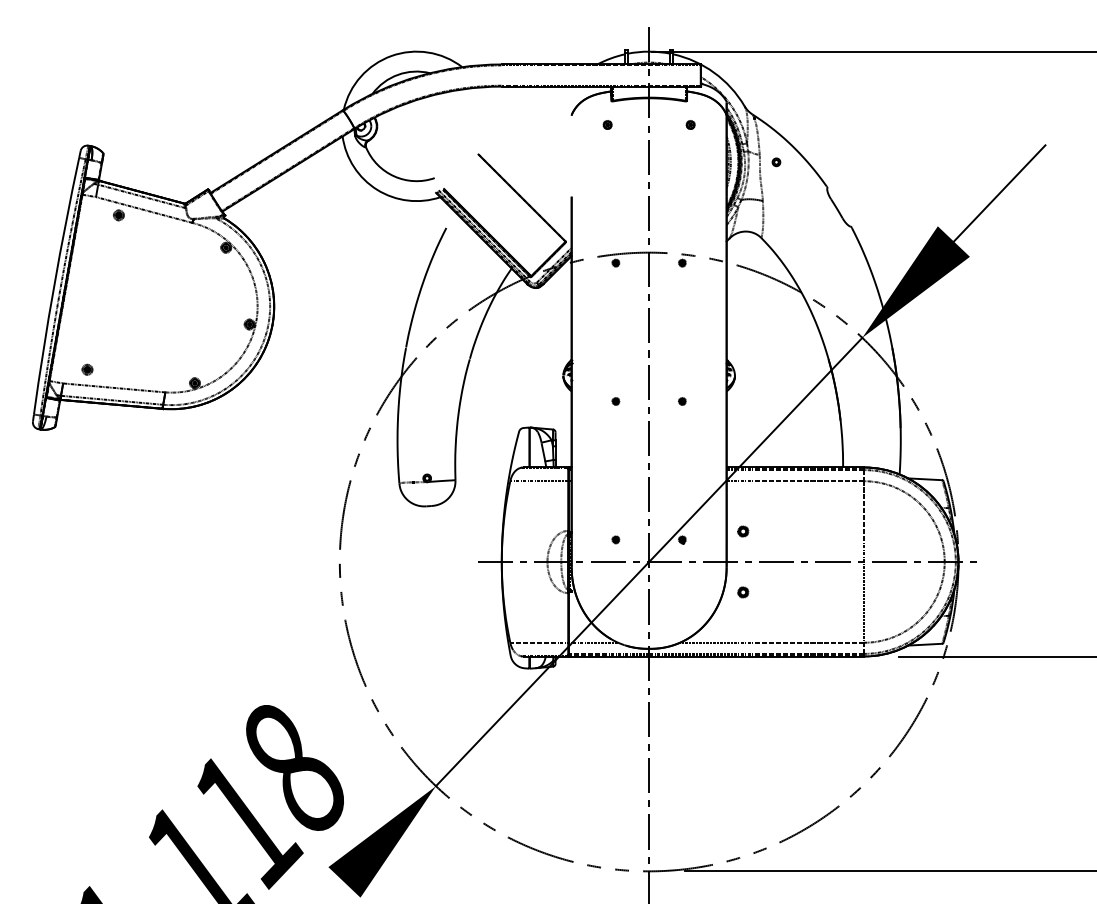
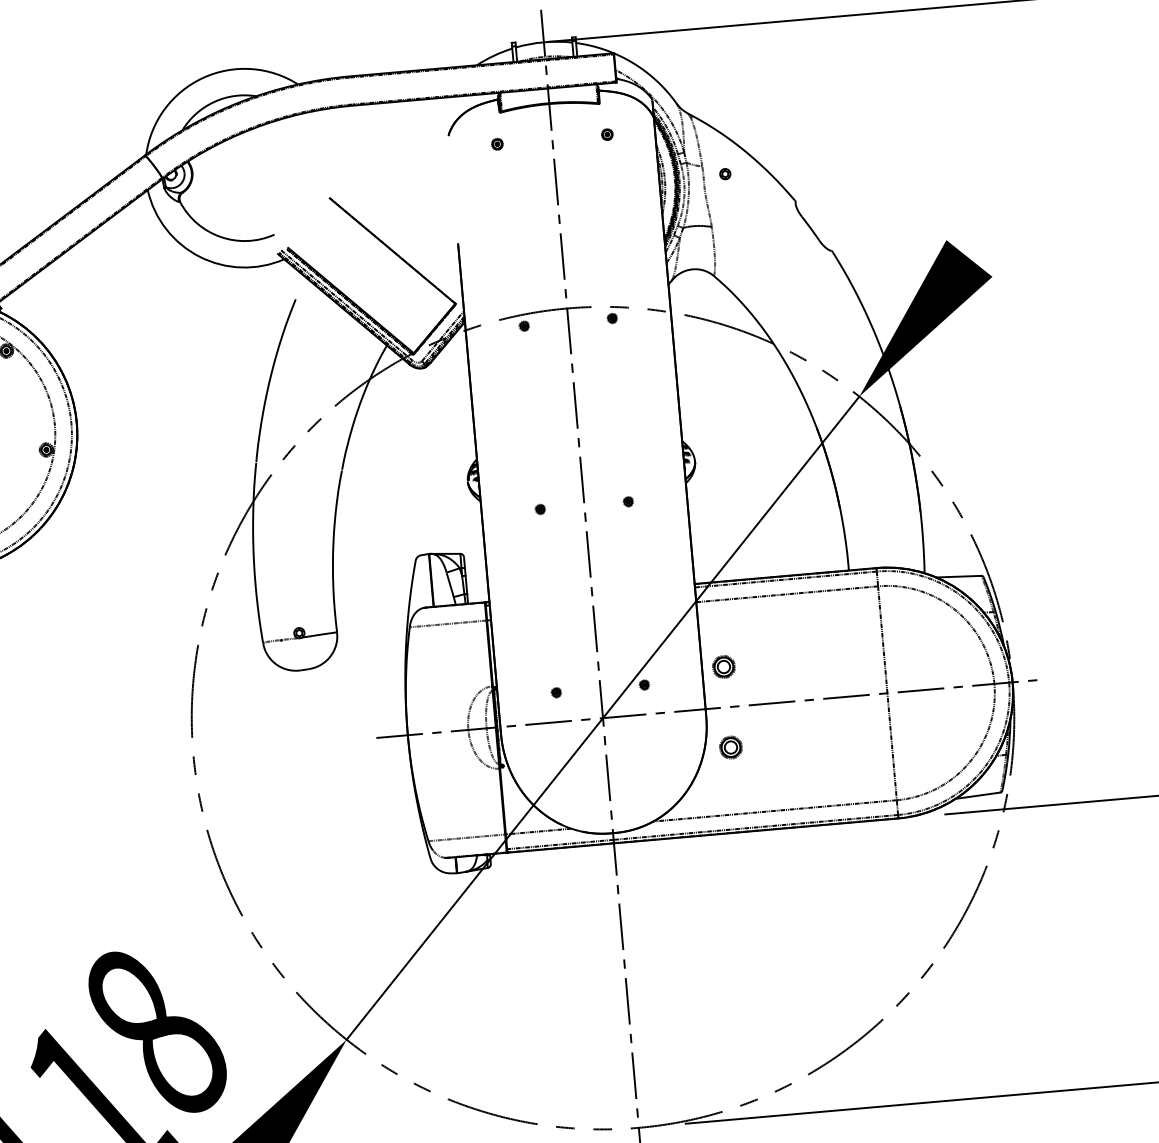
line: (999, 193) -> (1024, 189), removed
part: (743, 531) -> (724, 666), size x1.6
part: (743, 592) -> (731, 747), size x1.6

